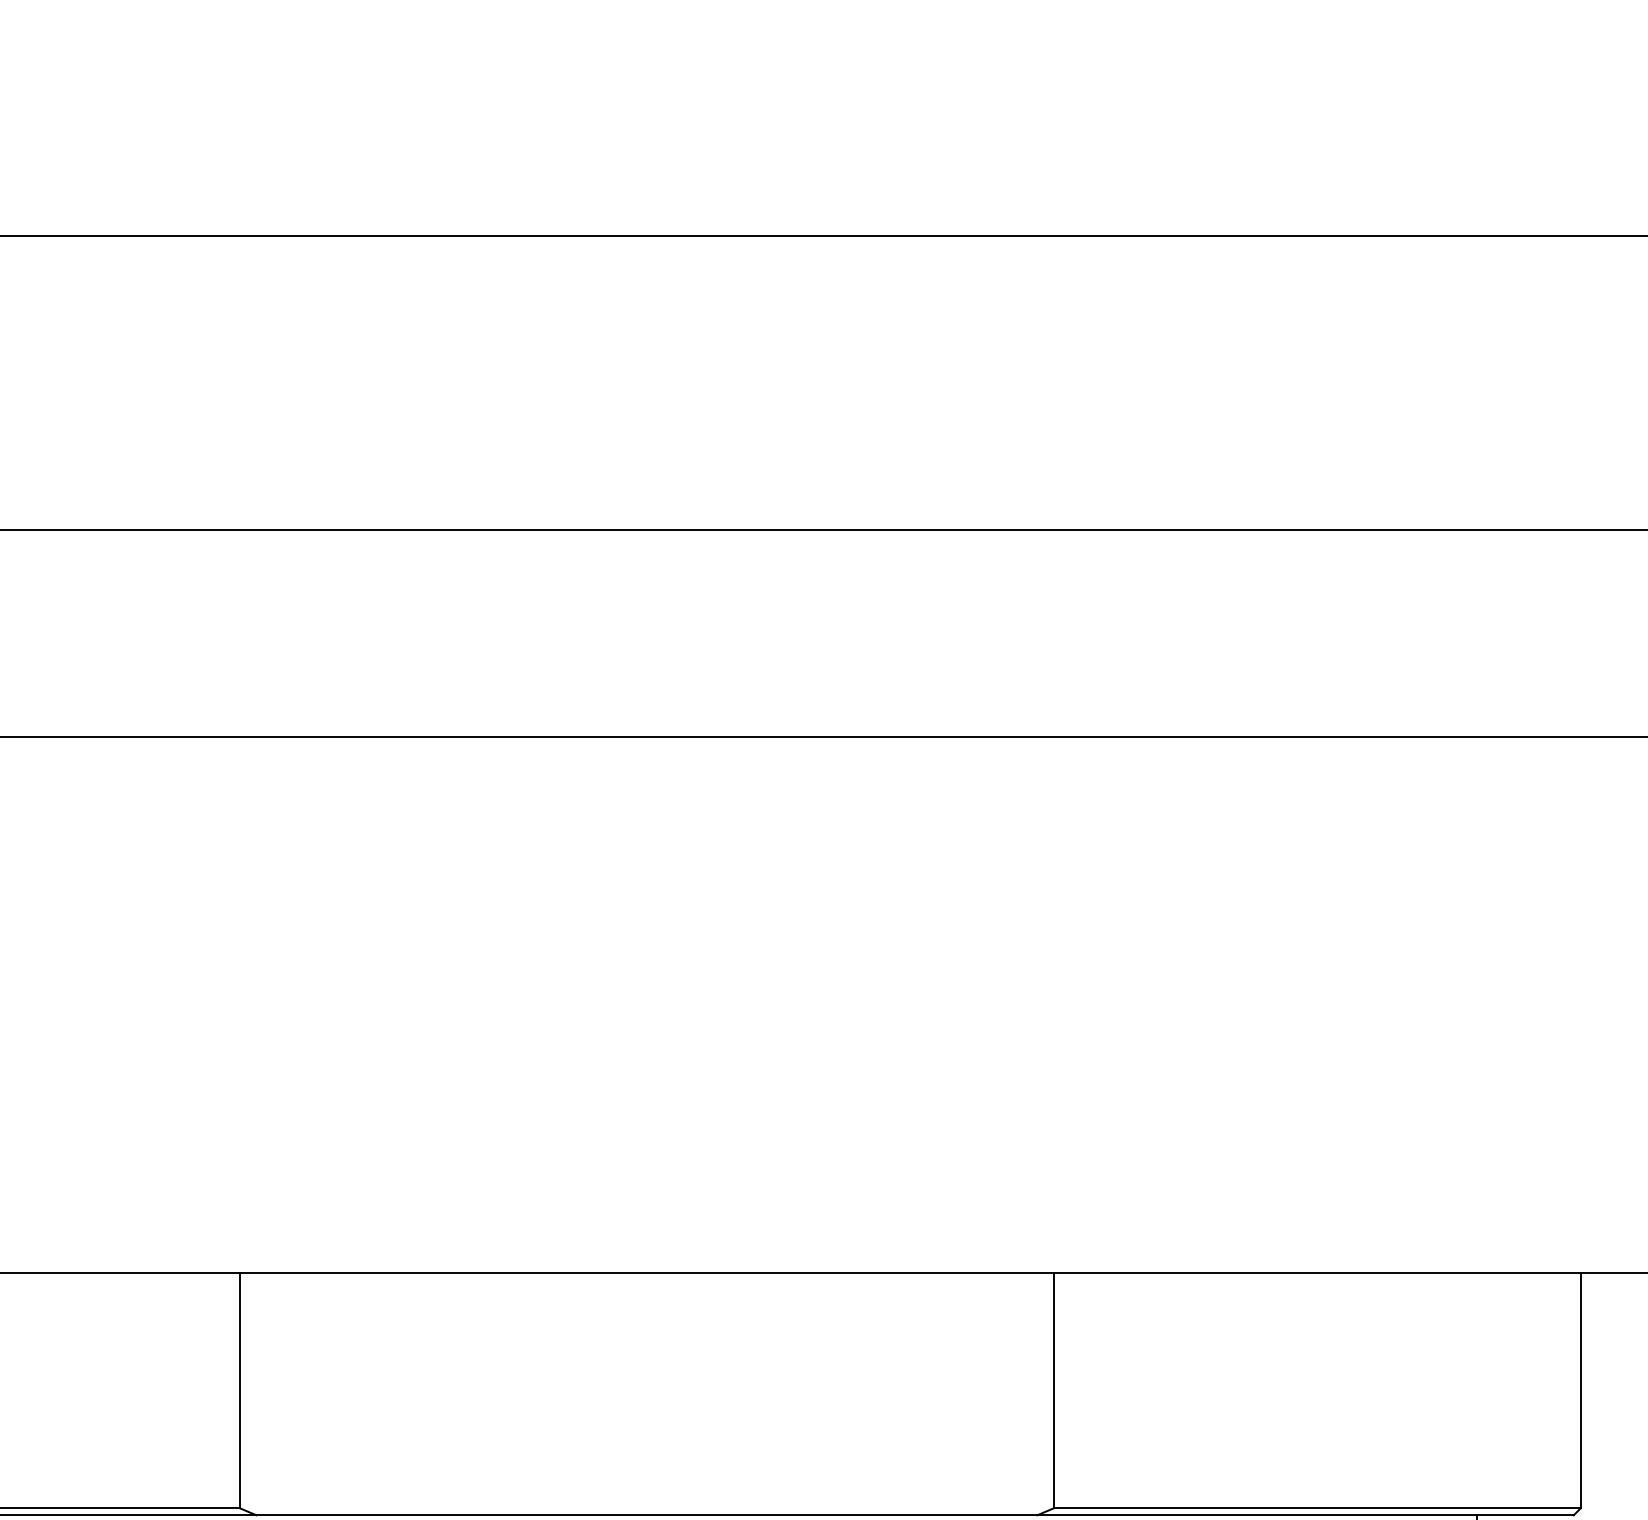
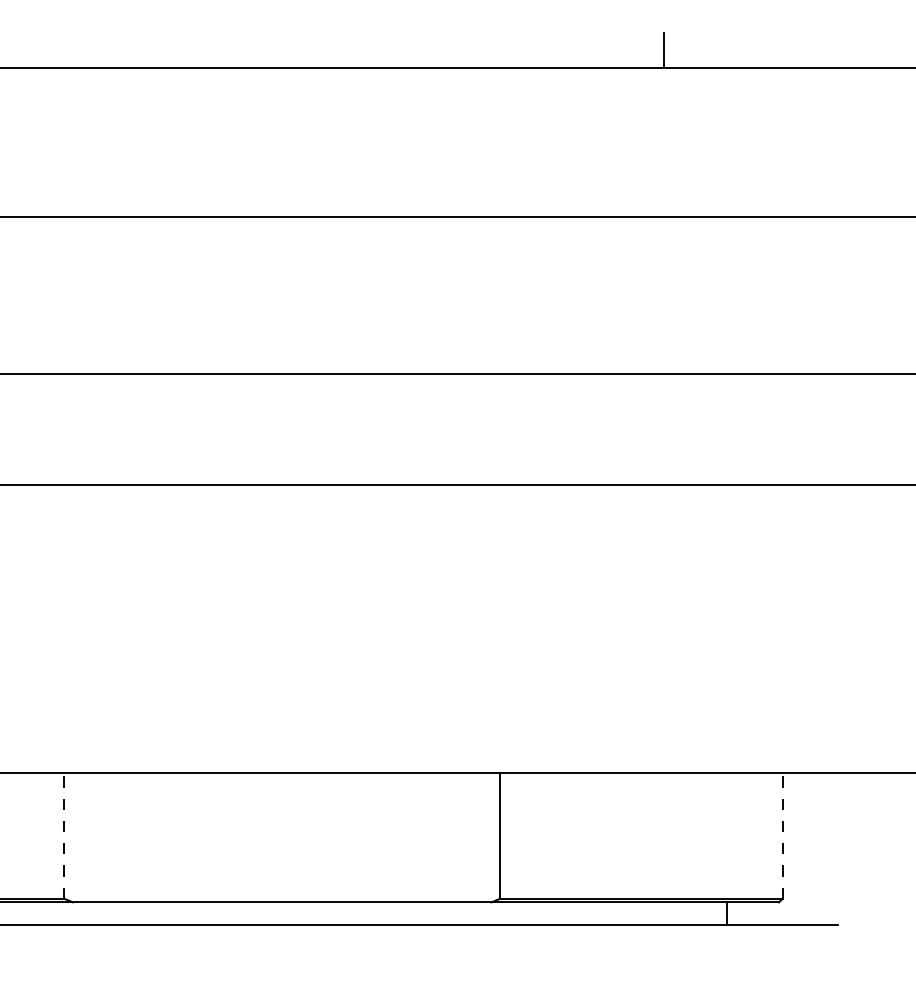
line: (240, 1390) -> (64, 835), solid -> dashed
line: (1580, 1390) -> (782, 835), solid -> dashed

